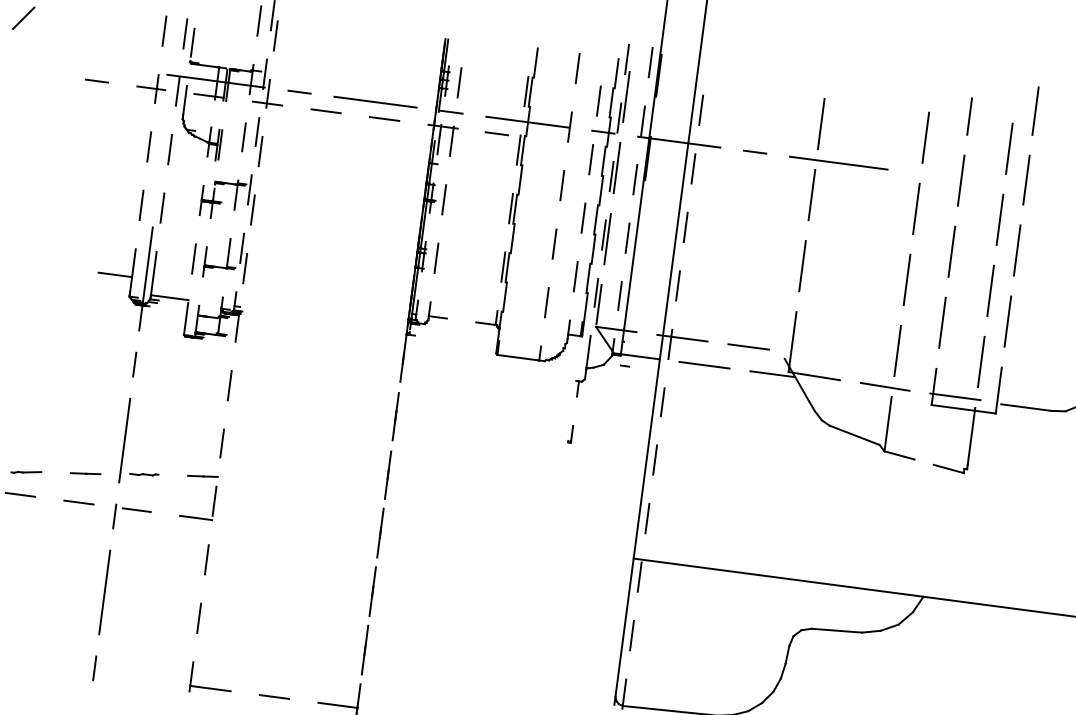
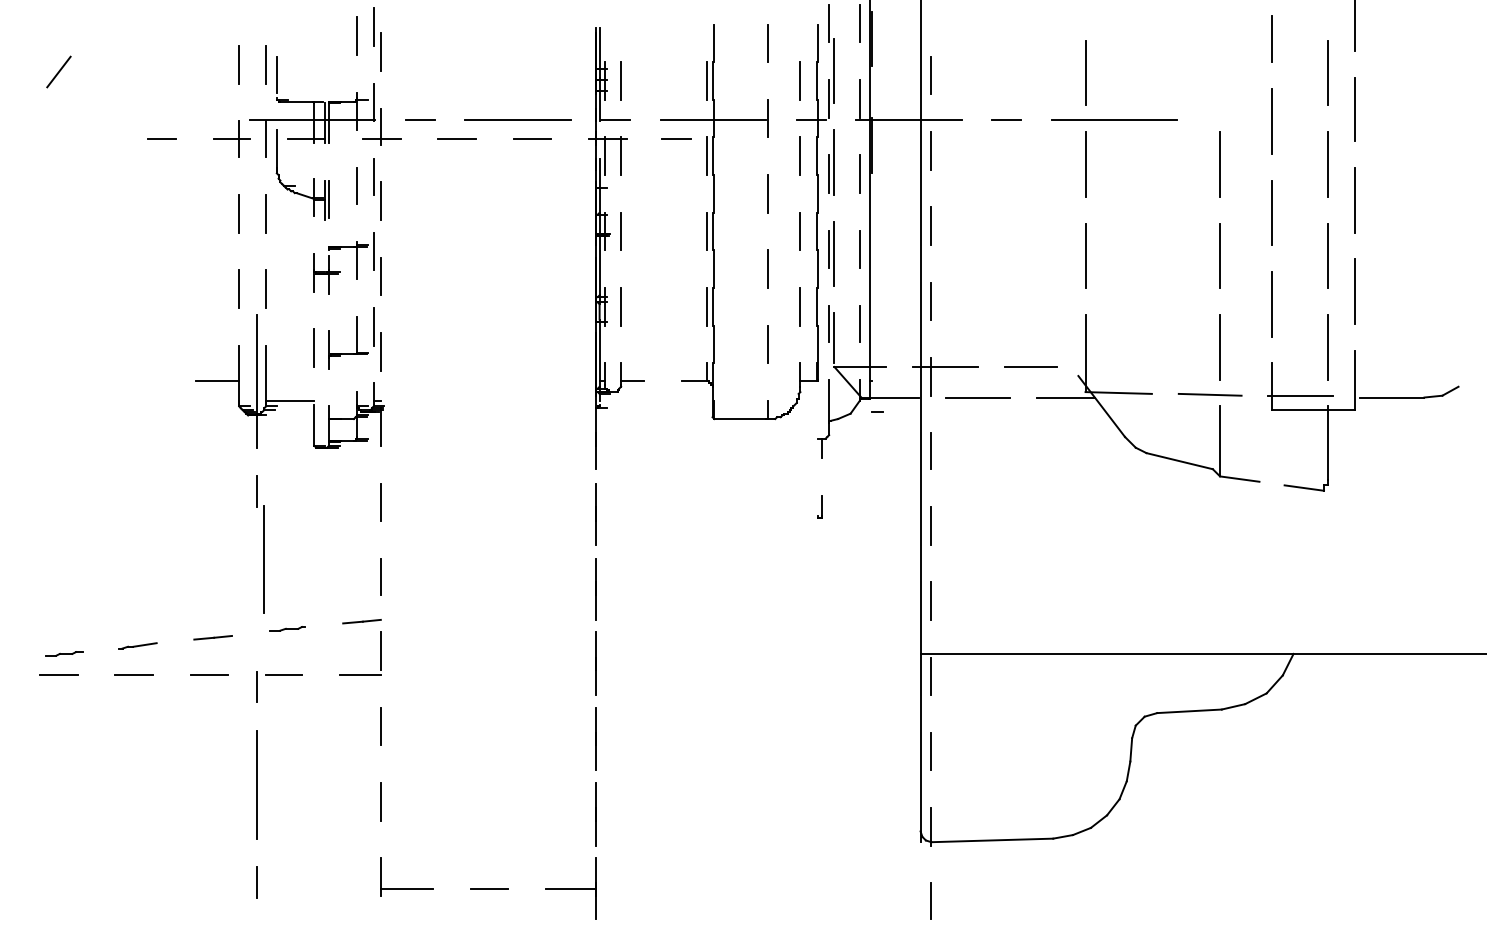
line: (925, 137) -> (1219, 72), removed
line: (124, 440) -> (263, 559), moved

